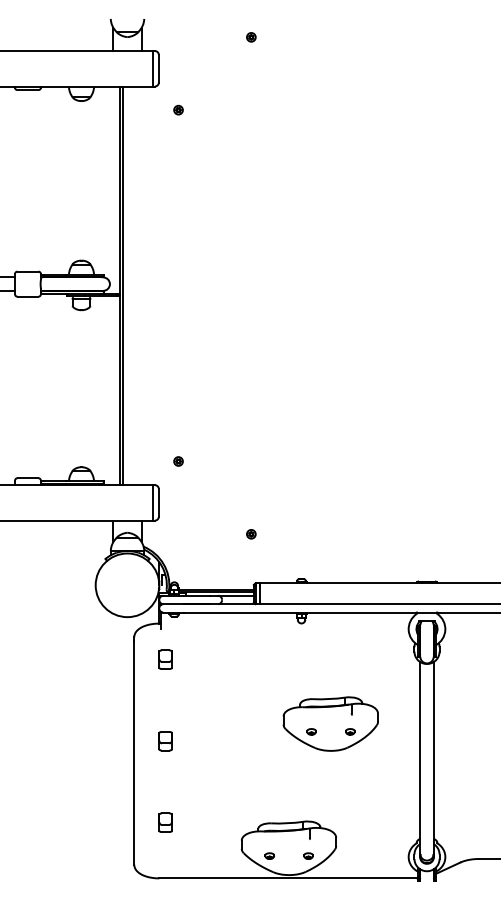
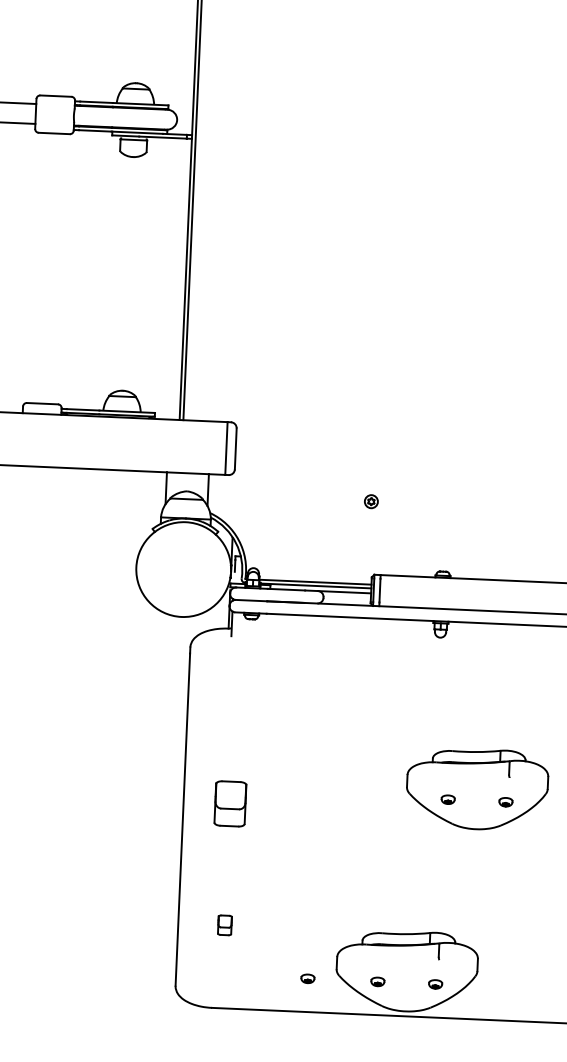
part: (178, 461) -> (267, 388), removed
part: (165, 659) -> (235, 682), removed
part: (165, 741) -> (230, 804), size x1.6
part: (165, 822) -> (224, 925), size x0.7
part: (222, 855) -> (307, 977), added

